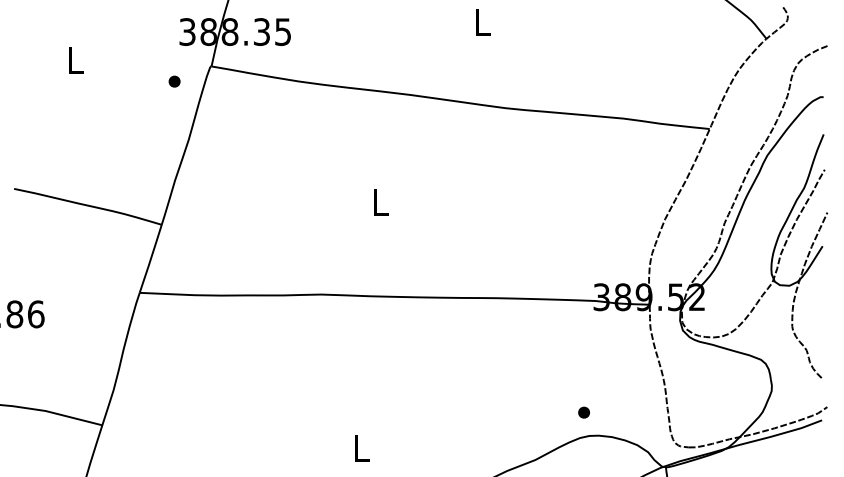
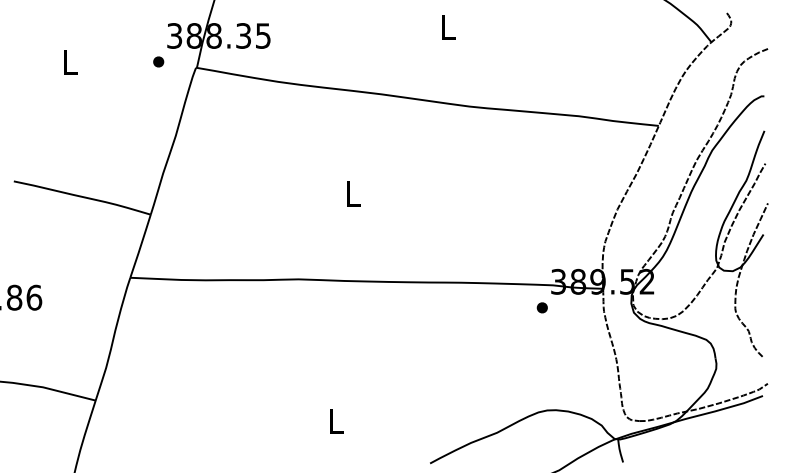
part: (174, 81) -> (158, 61), moved
part: (583, 412) -> (541, 307), moved

